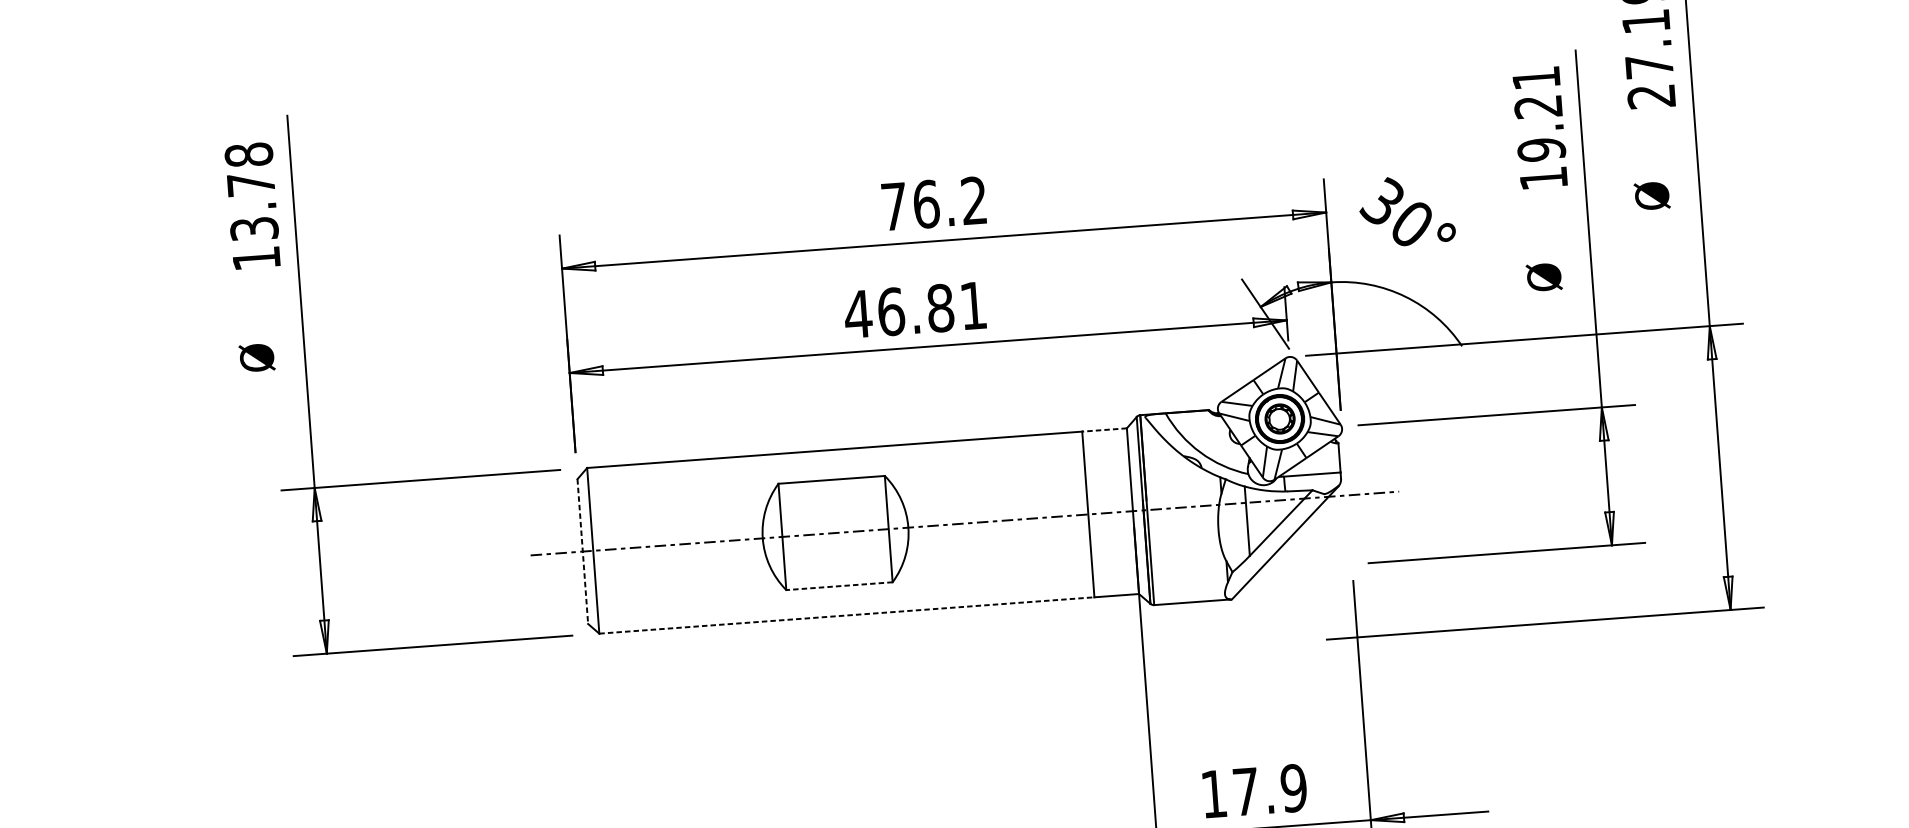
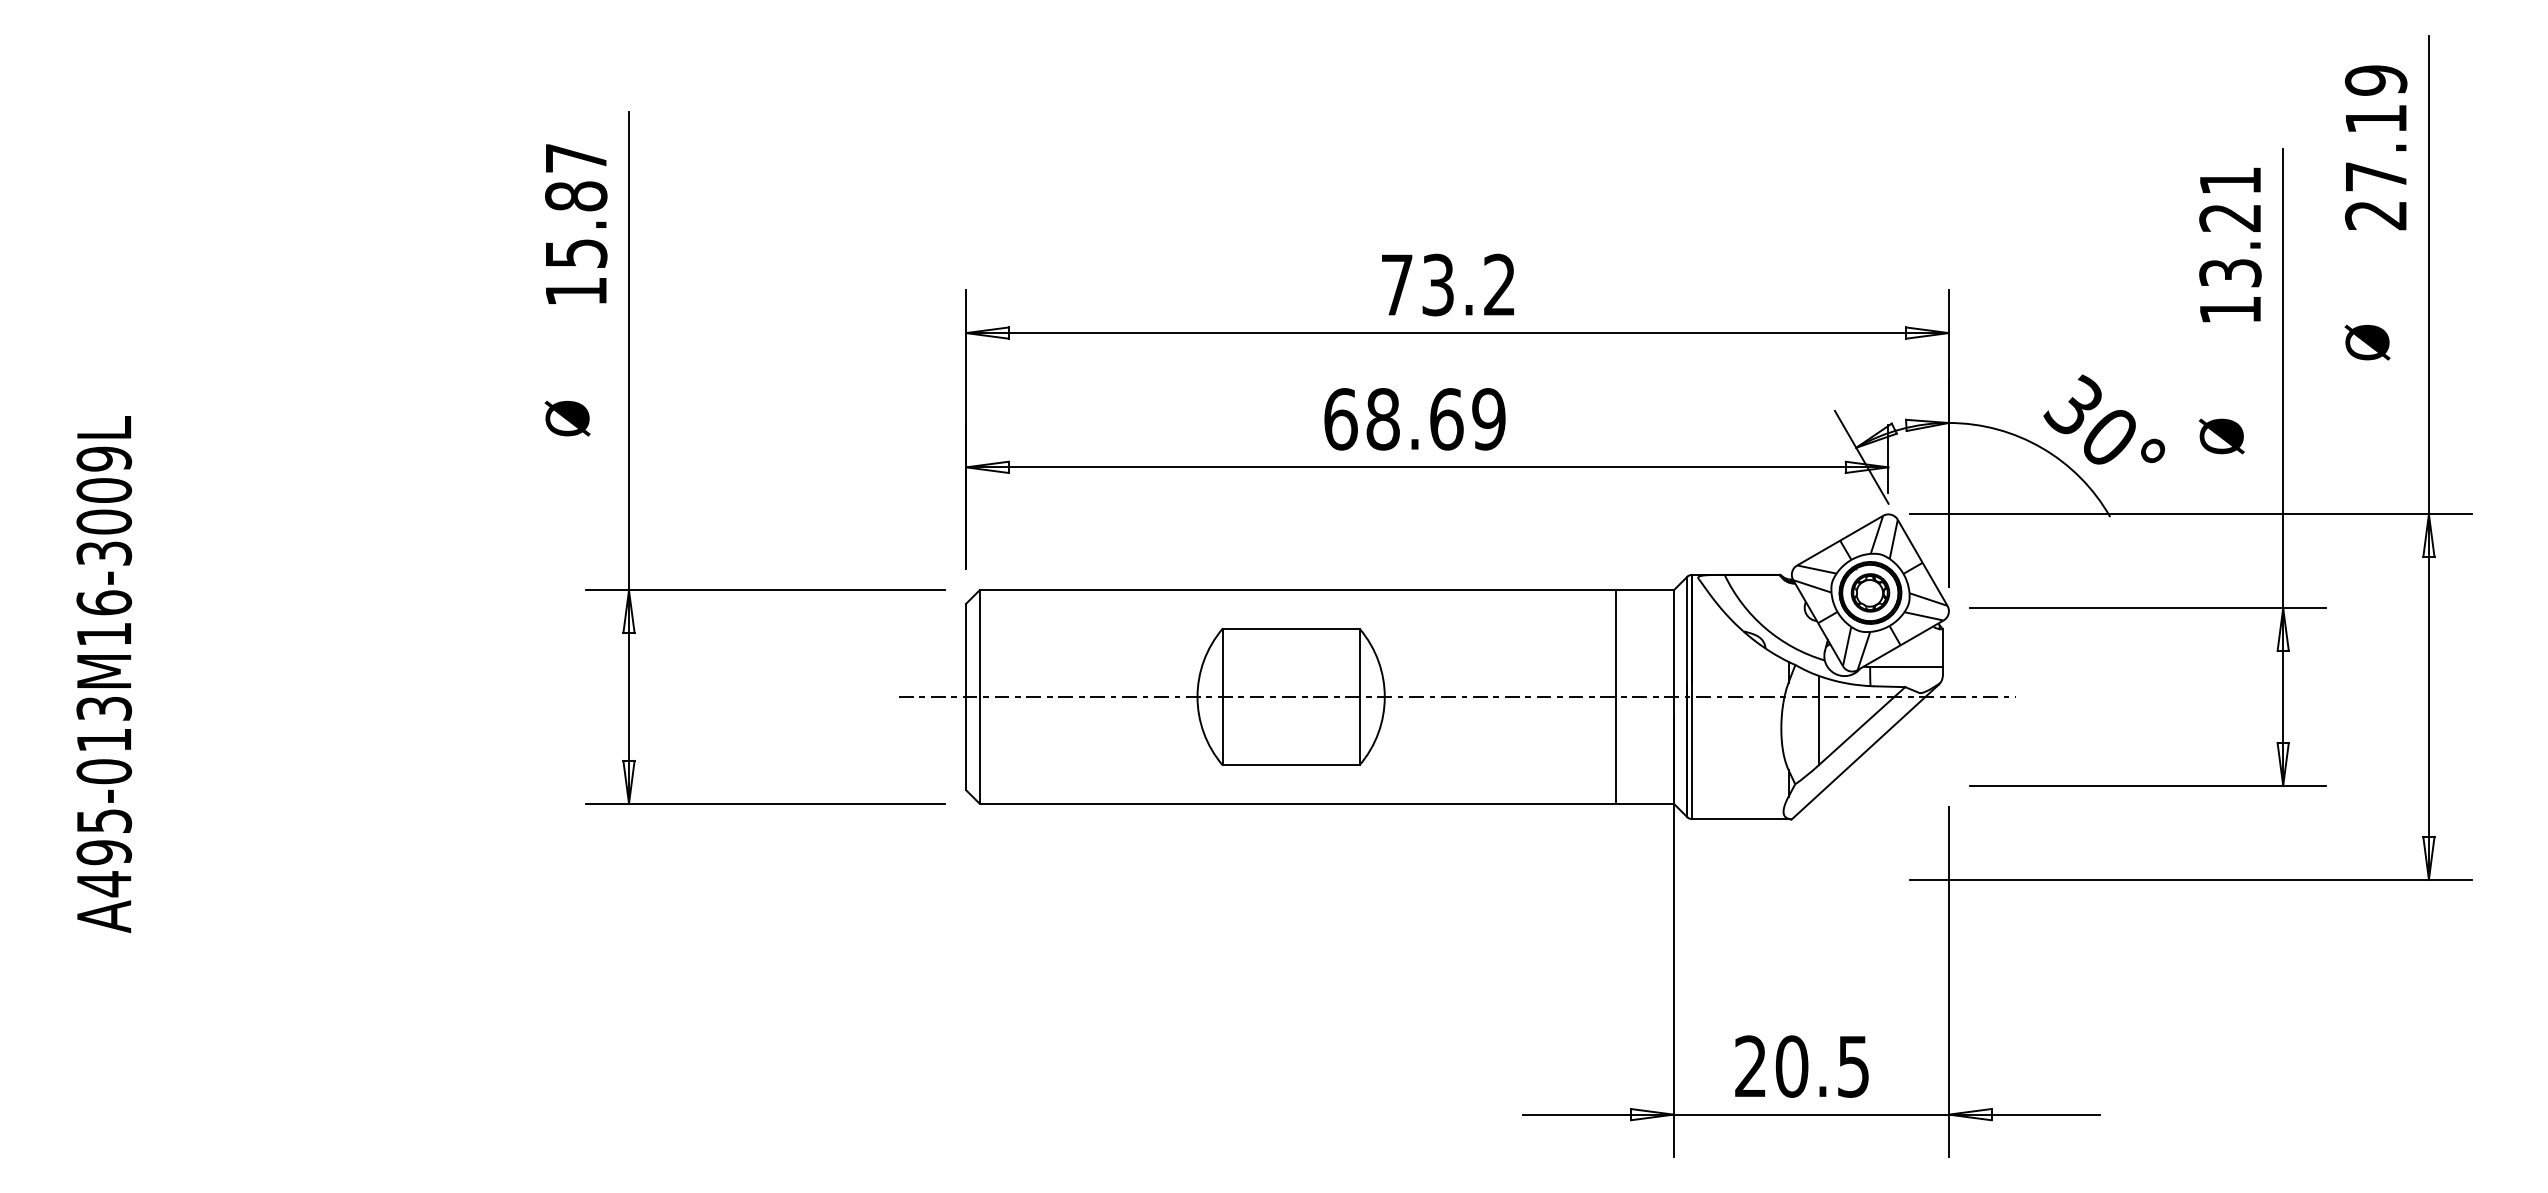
text: (1541, 149) -> (2230, 272), 19.21 -> 13.21
text: (251, 191) -> (576, 205), 13.78 -> 15.87
text: (926, 203) -> (1438, 284), 76.2 -> 73.2
text: (1406, 210) -> (2103, 419), moved
text: (915, 310) -> (1414, 419), 46.81 -> 68.69
line: (1104, 430) -> (1644, 590), dashed -> solid
line: (583, 551) -> (966, 697), dashed -> solid
line: (838, 586) -> (1290, 765), dashed -> solid
line: (847, 615) -> (1298, 803), dashed -> solid
text: (1254, 791) -> (1802, 1066), 17.9 -> 20.5

